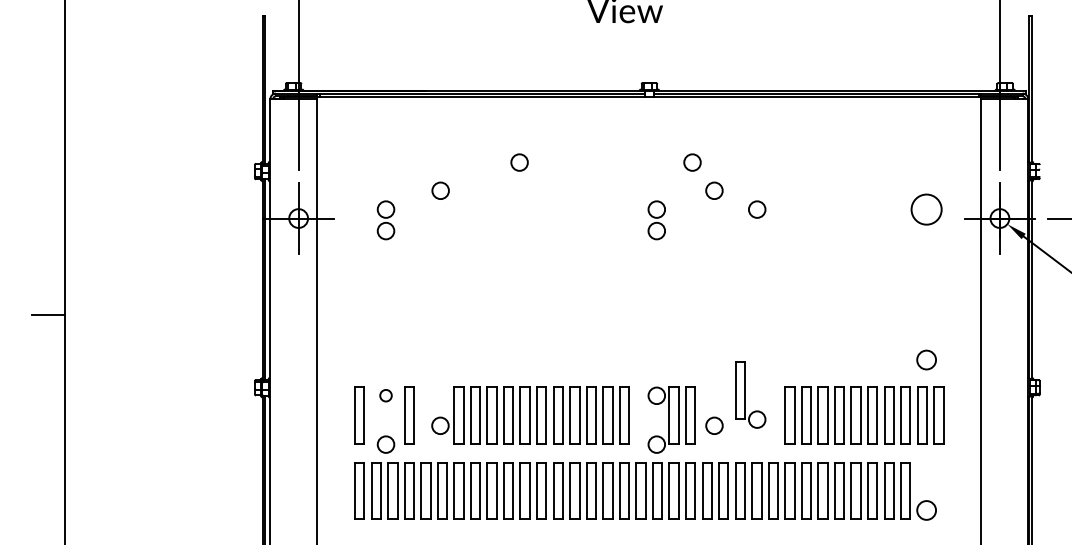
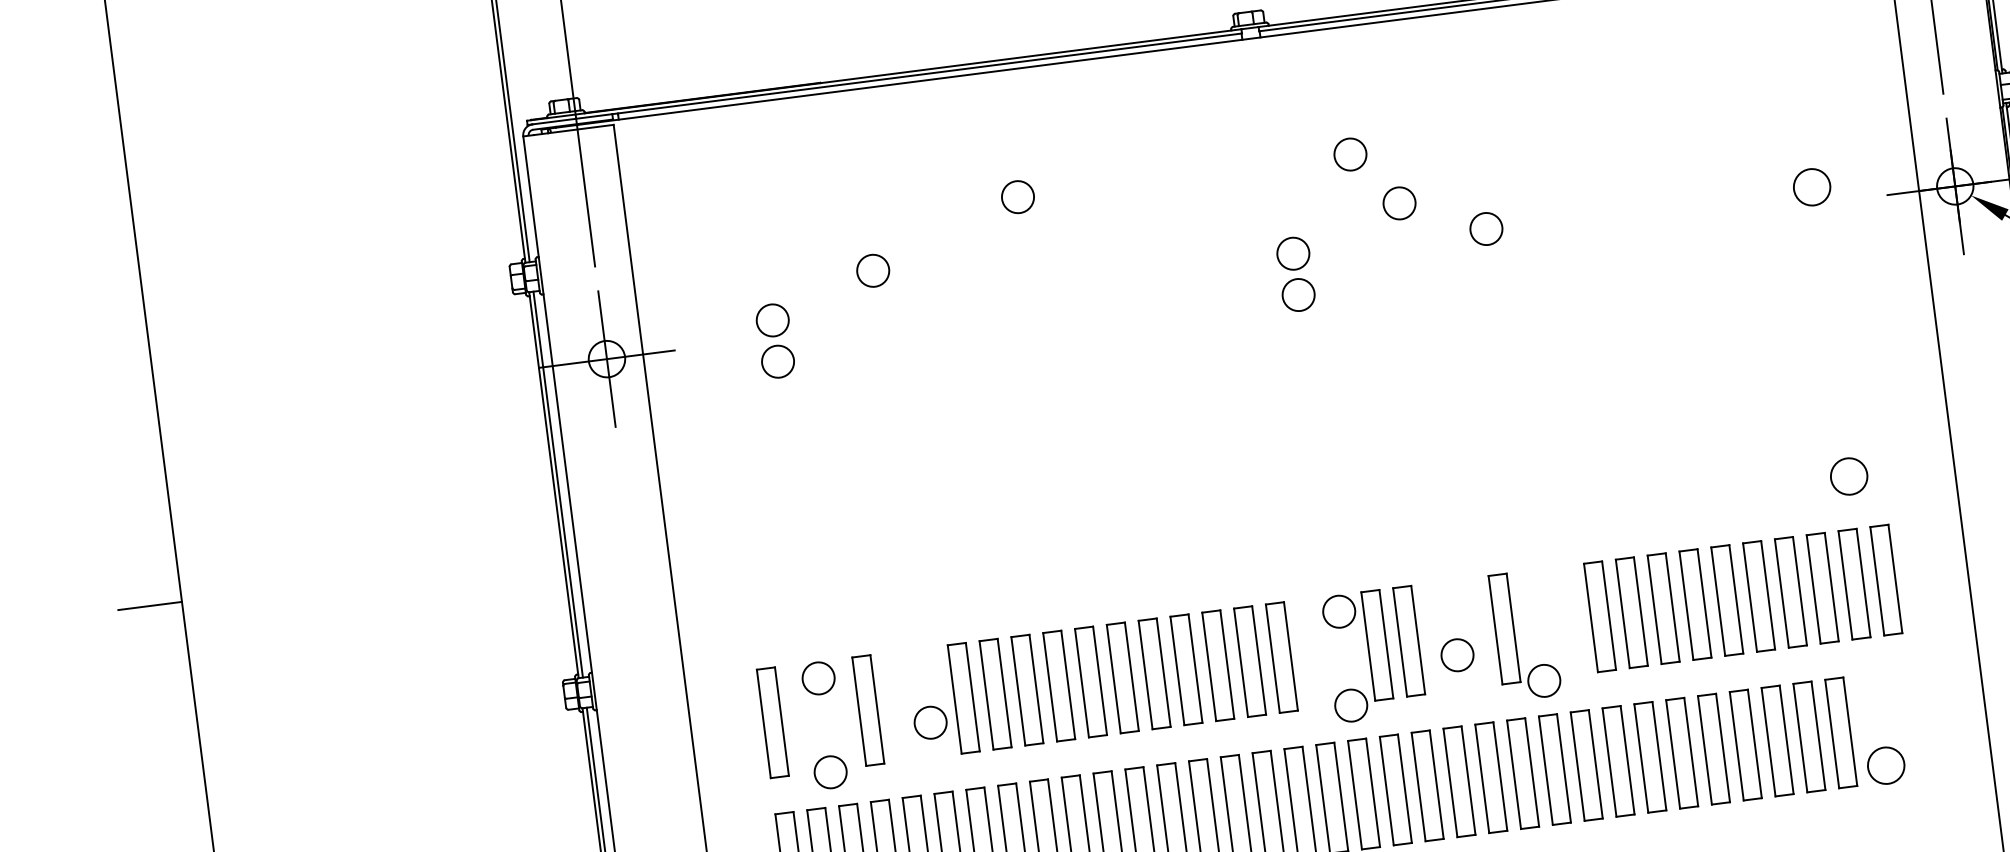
circle: (926, 209) -> (1811, 187), size x0.62
part: (750, 394) -> (1525, 634), moved
circle: (385, 395) -> (817, 677), size x1.43

